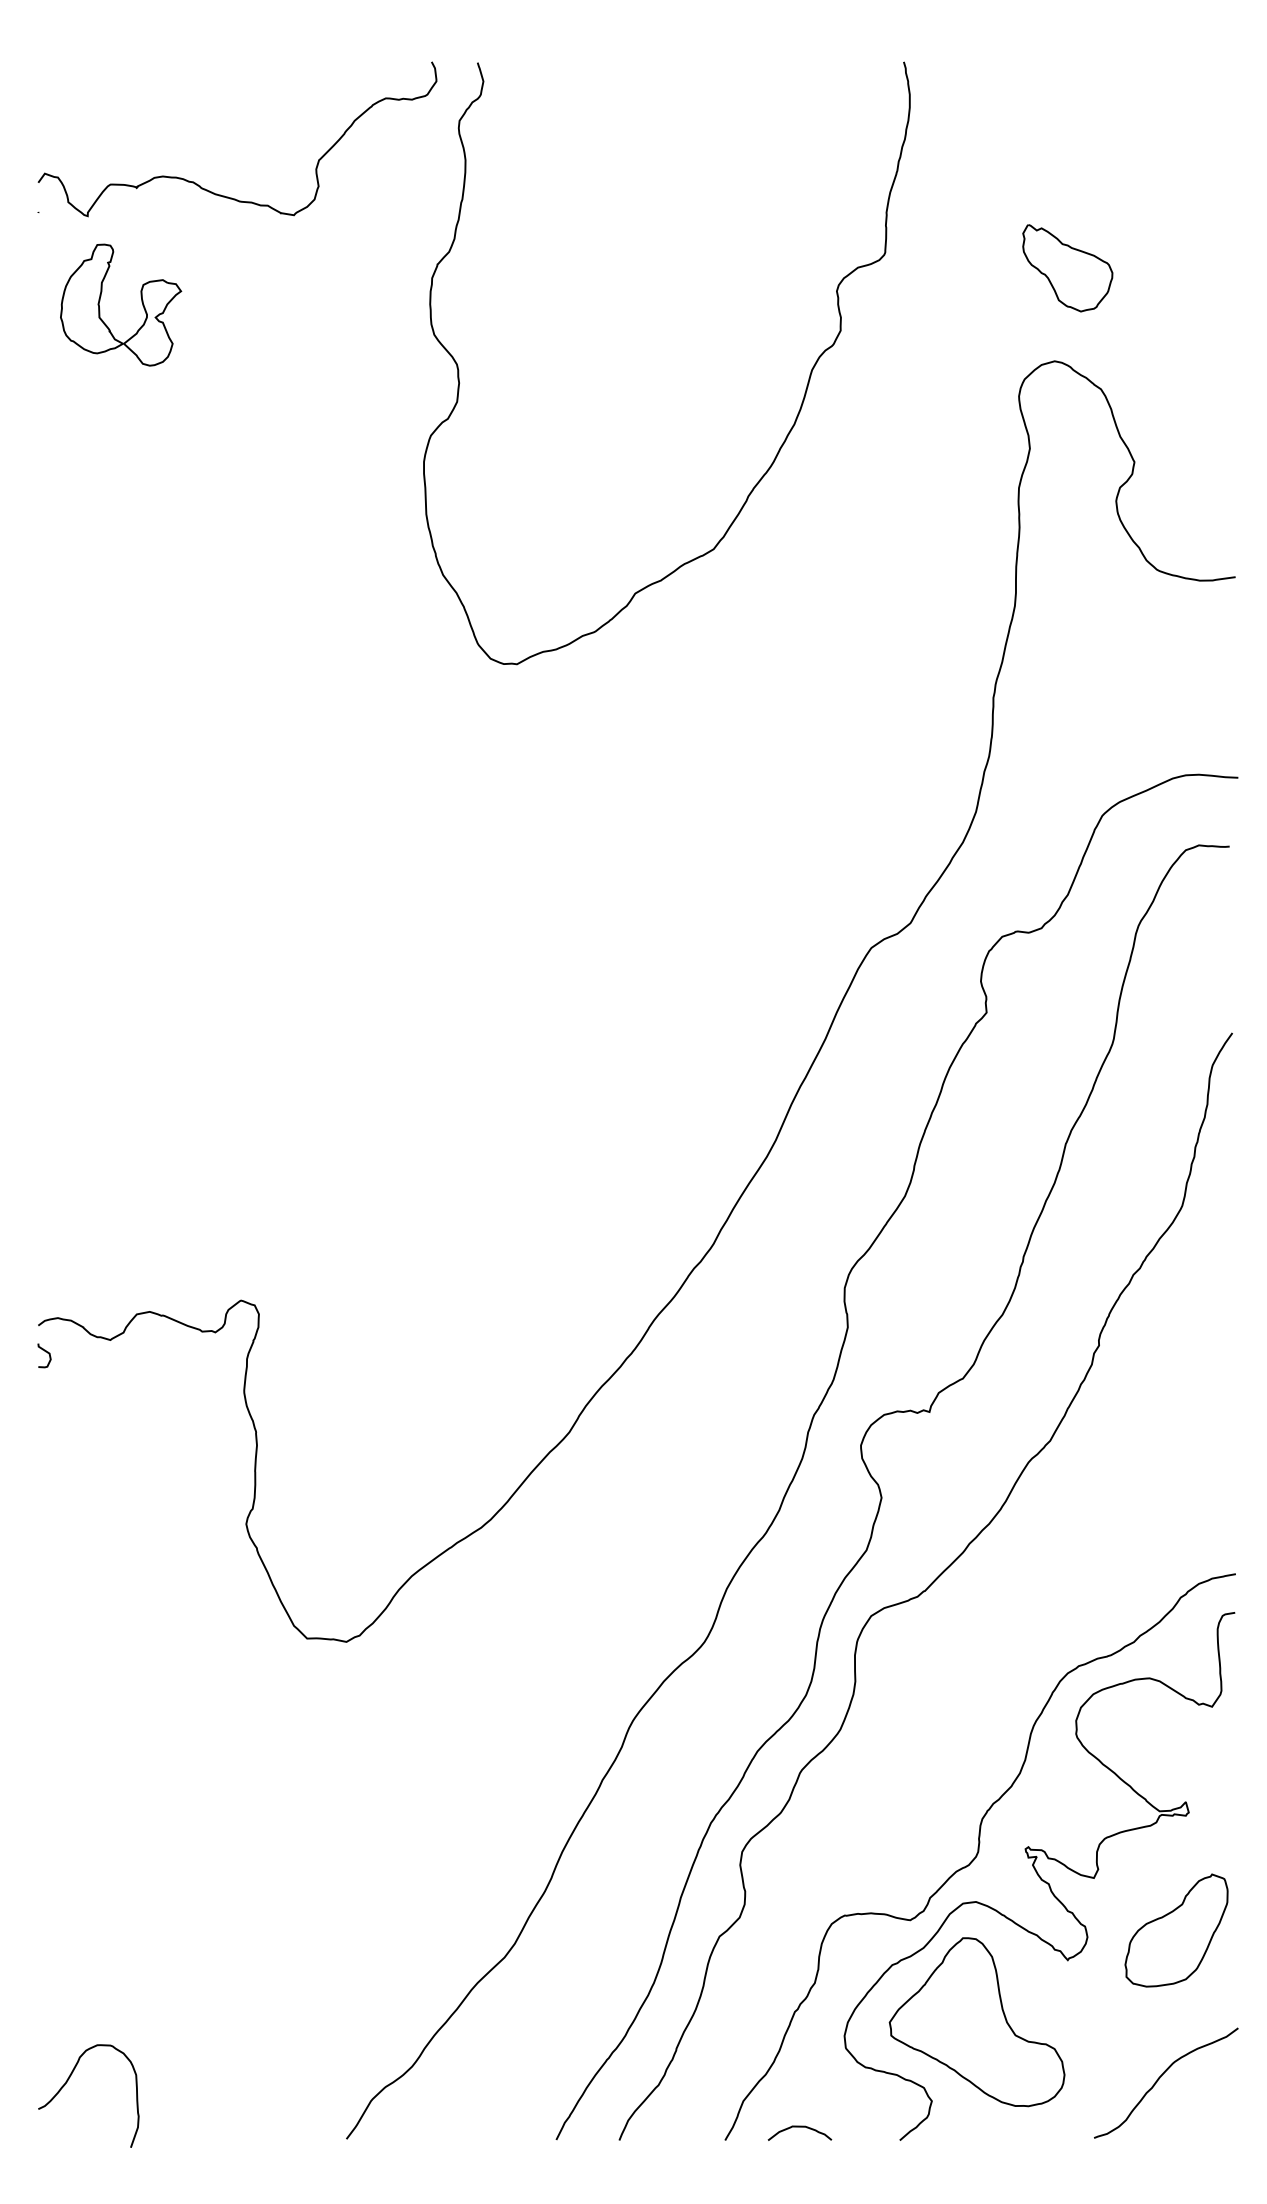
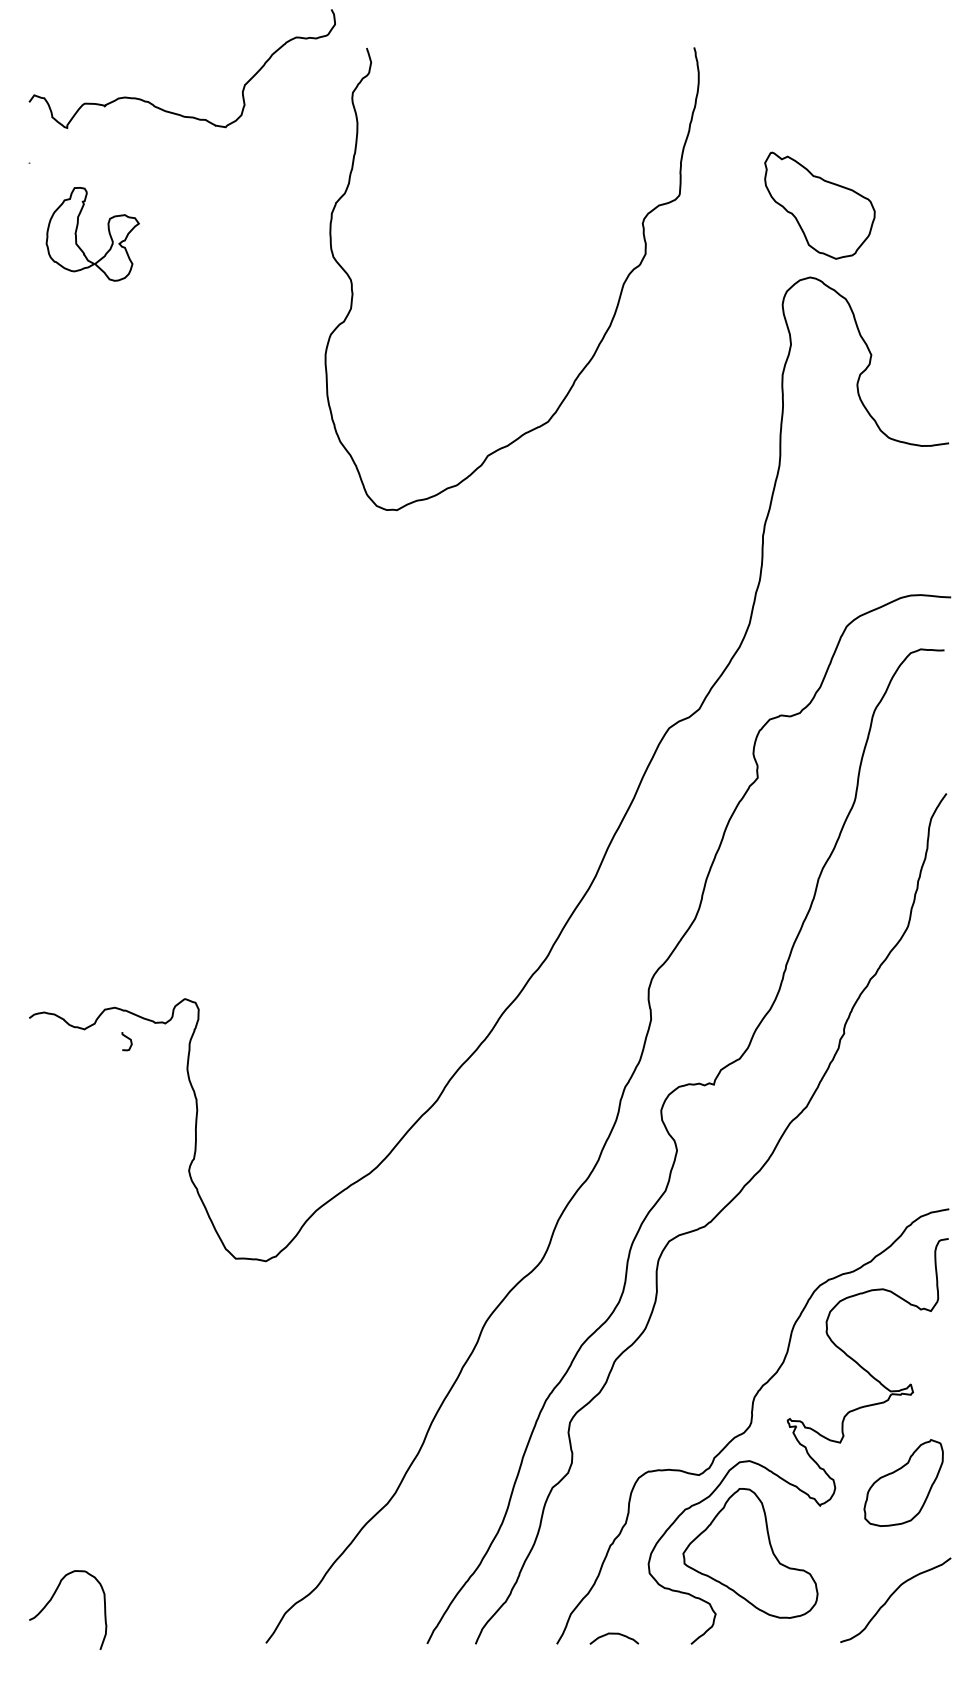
curve: (223, 194) -> (171, 111), moved
part: (1068, 268) -> (820, 206), size x1.6
curve: (46, 1353) -> (128, 1039), moved

